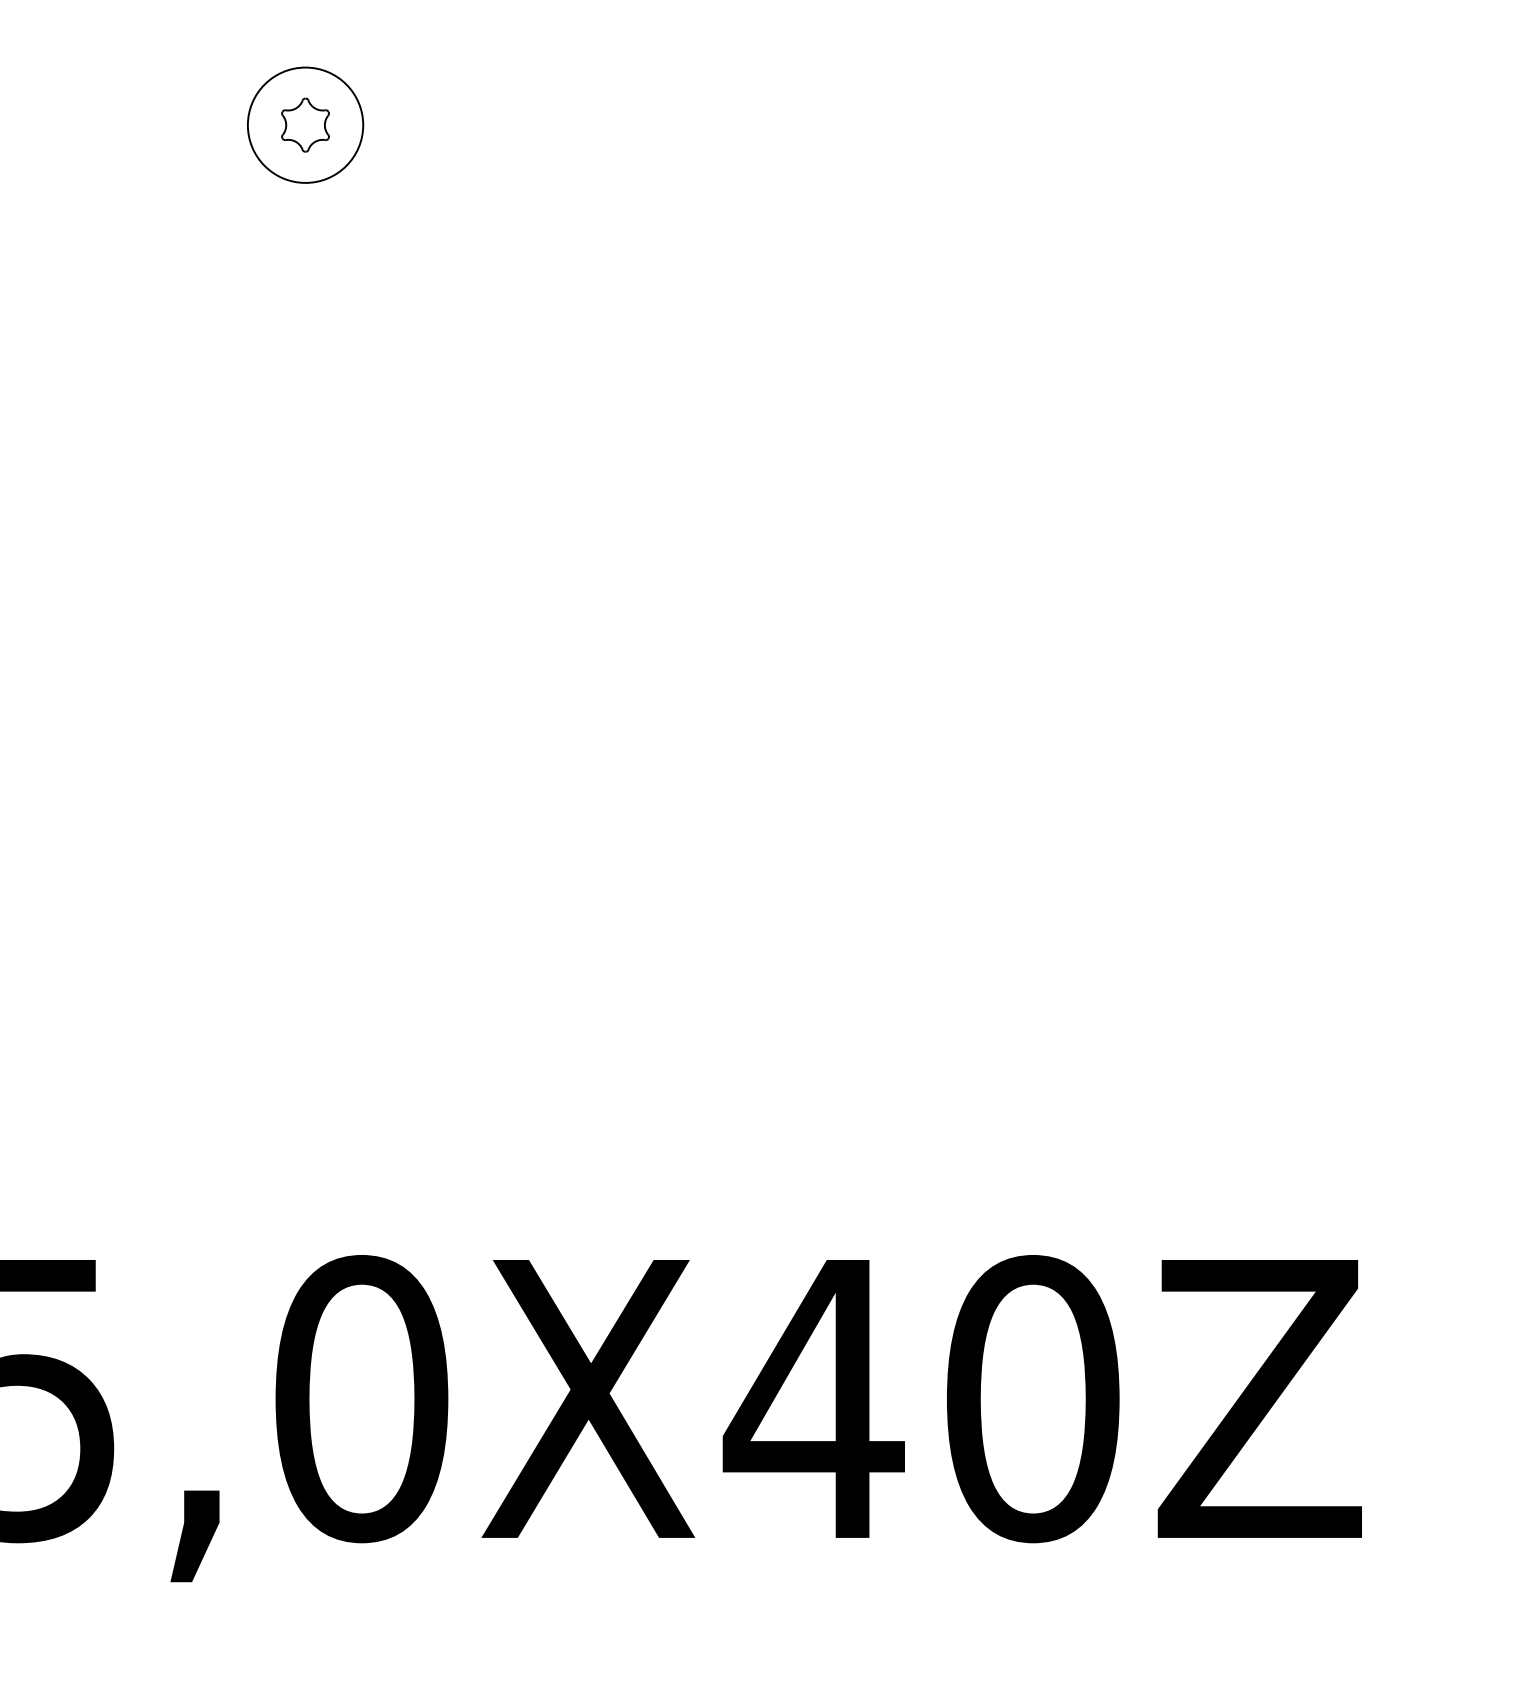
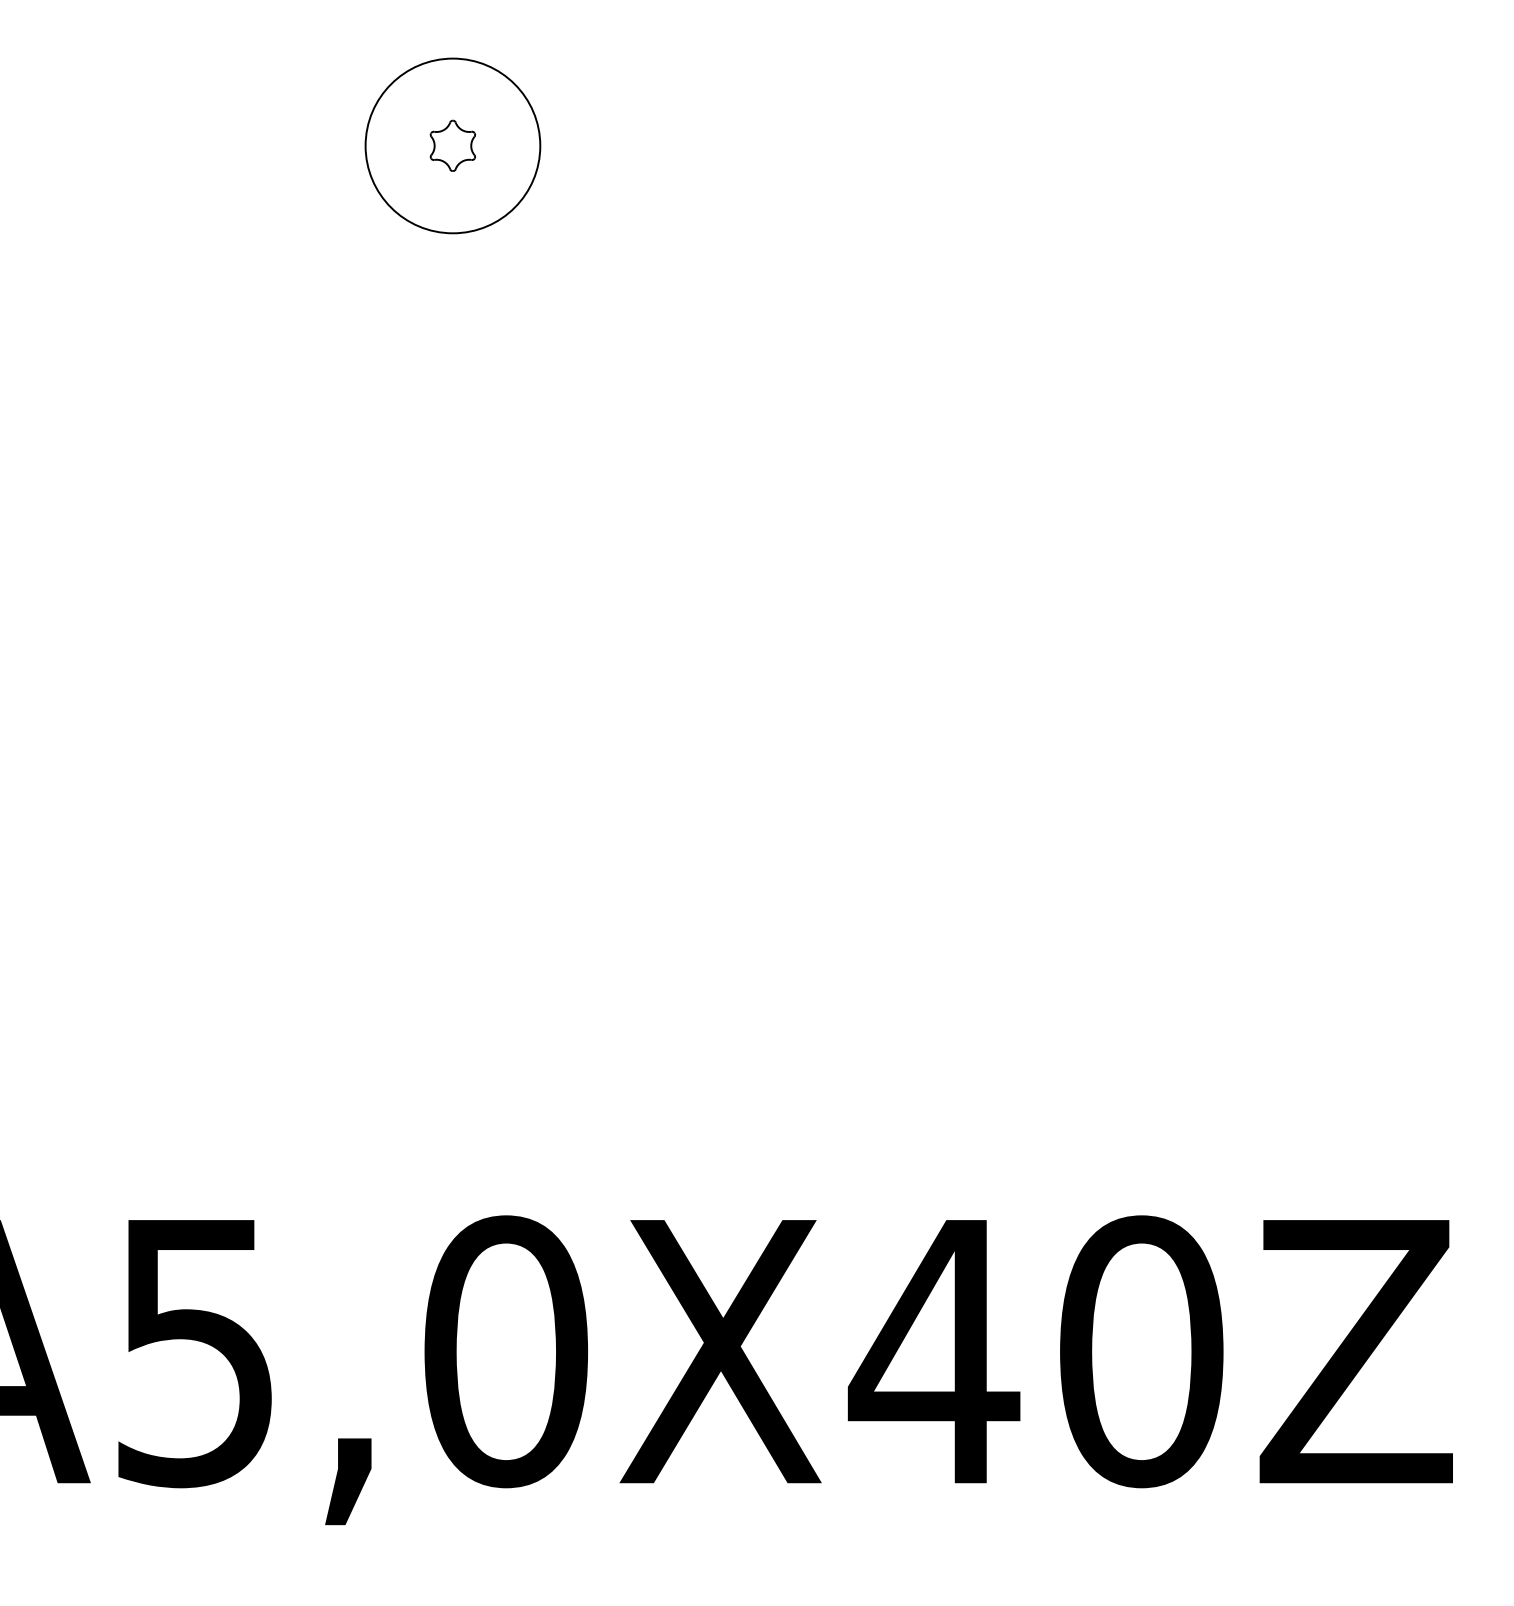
circle: (305, 124) -> (452, 145), size x1.6

